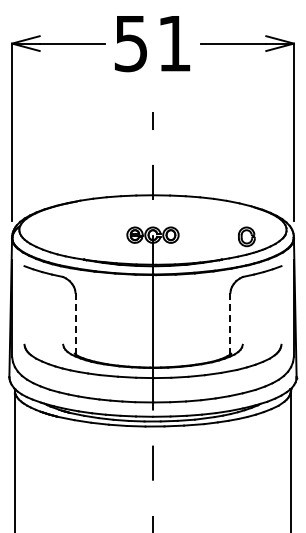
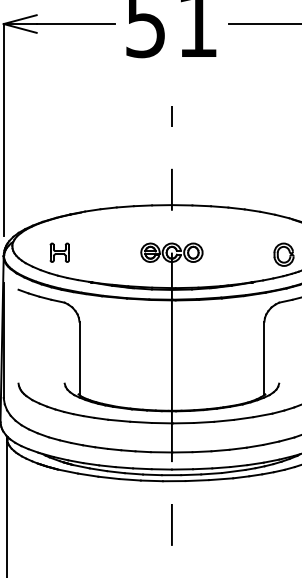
part: (58, 234) -> (59, 251), added
line: (75, 323) -> (79, 358), dashed -> solid
line: (230, 323) -> (264, 358), dashed -> solid

